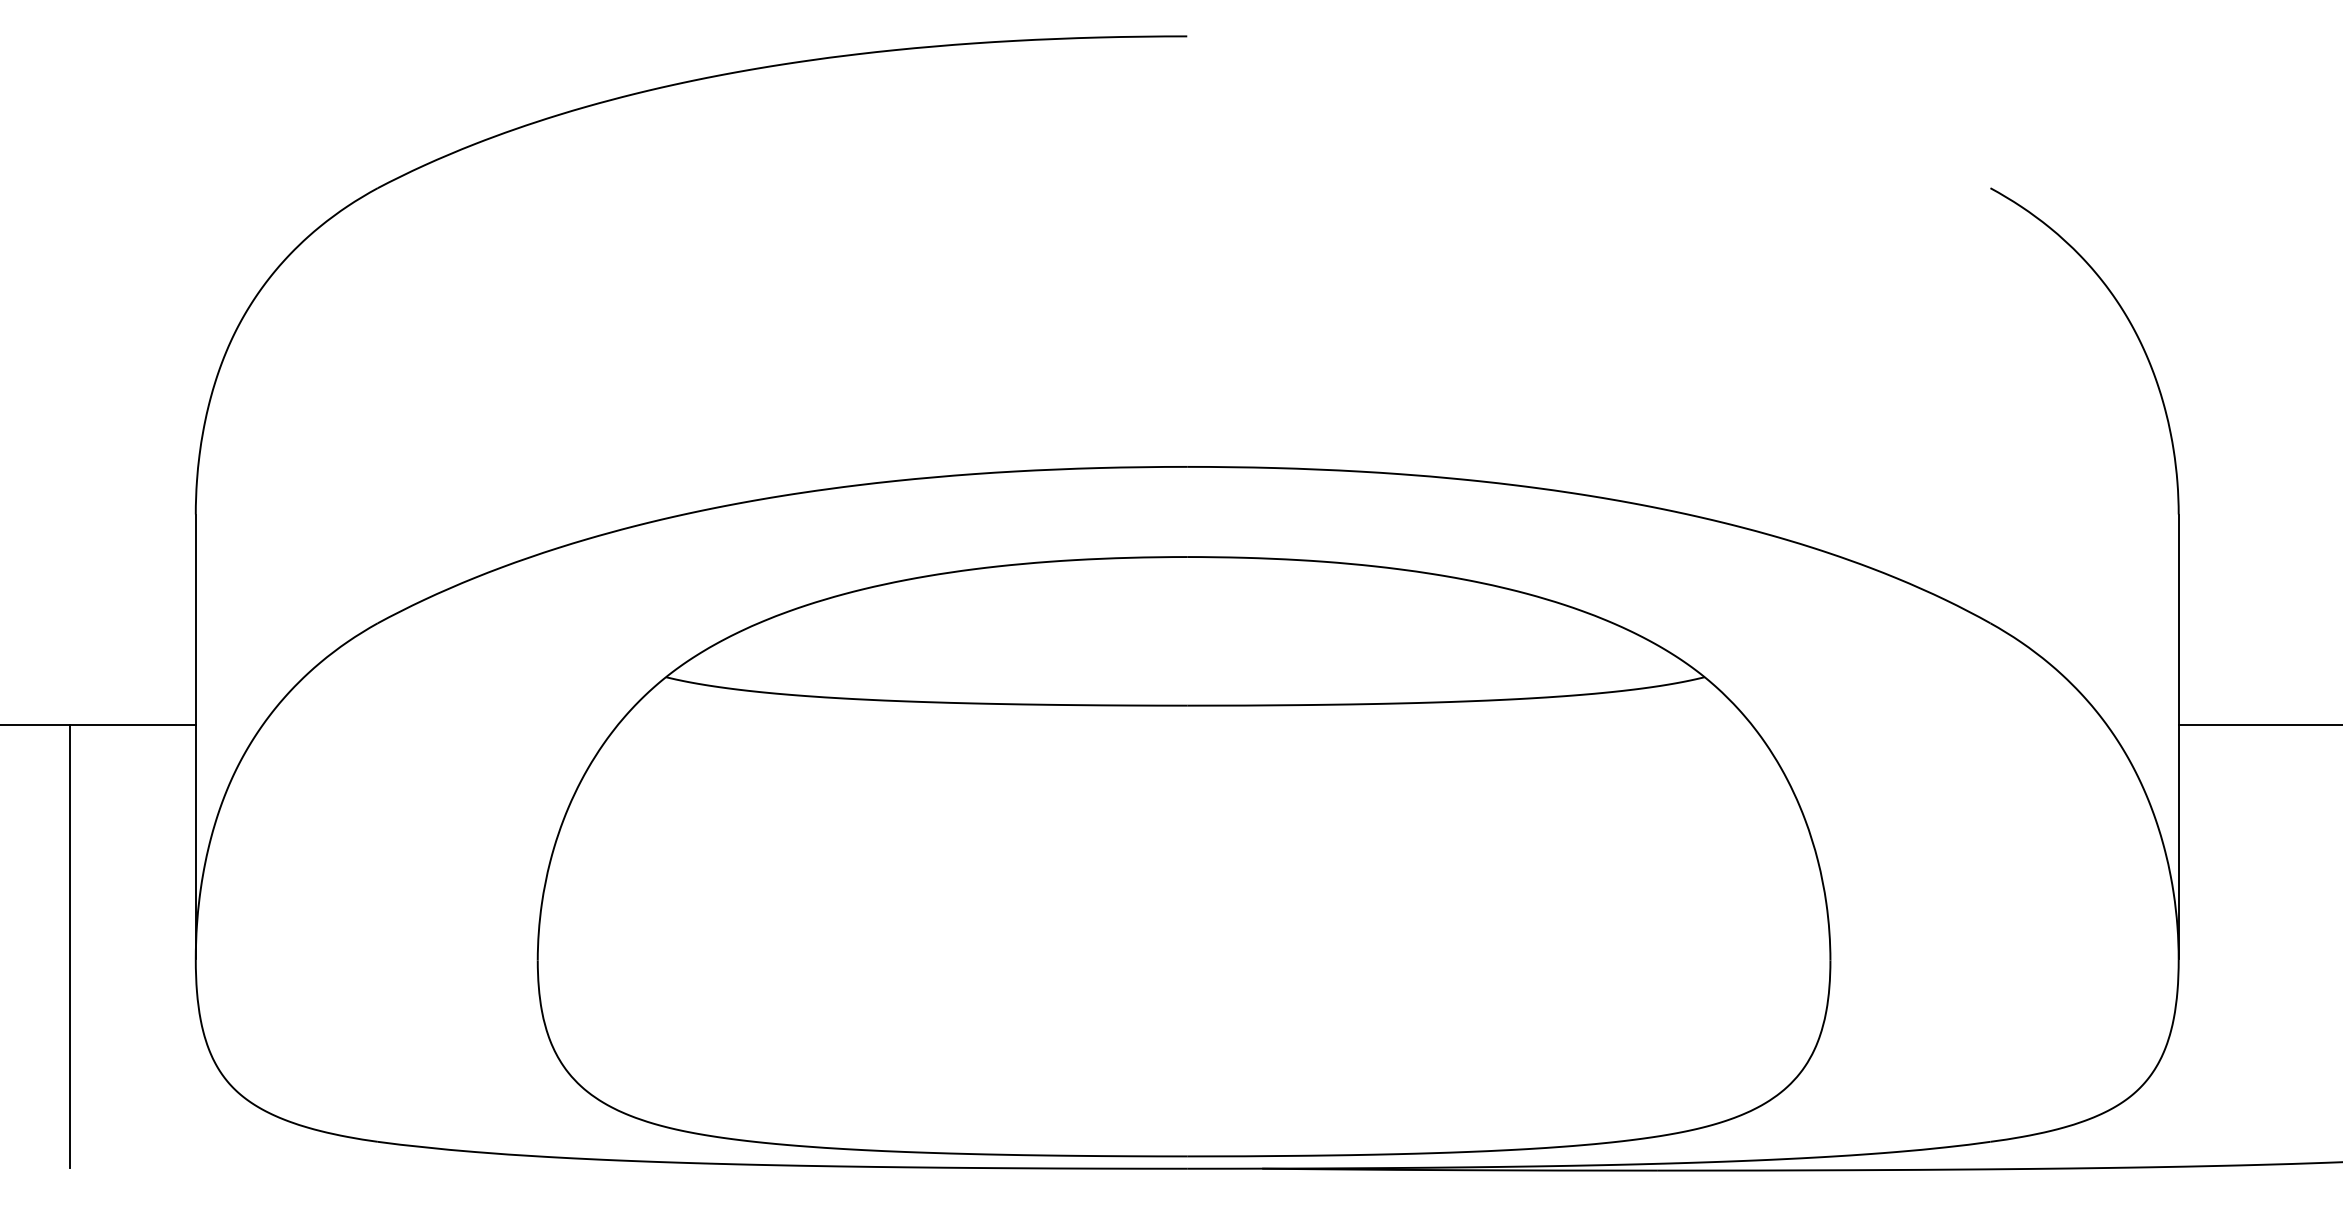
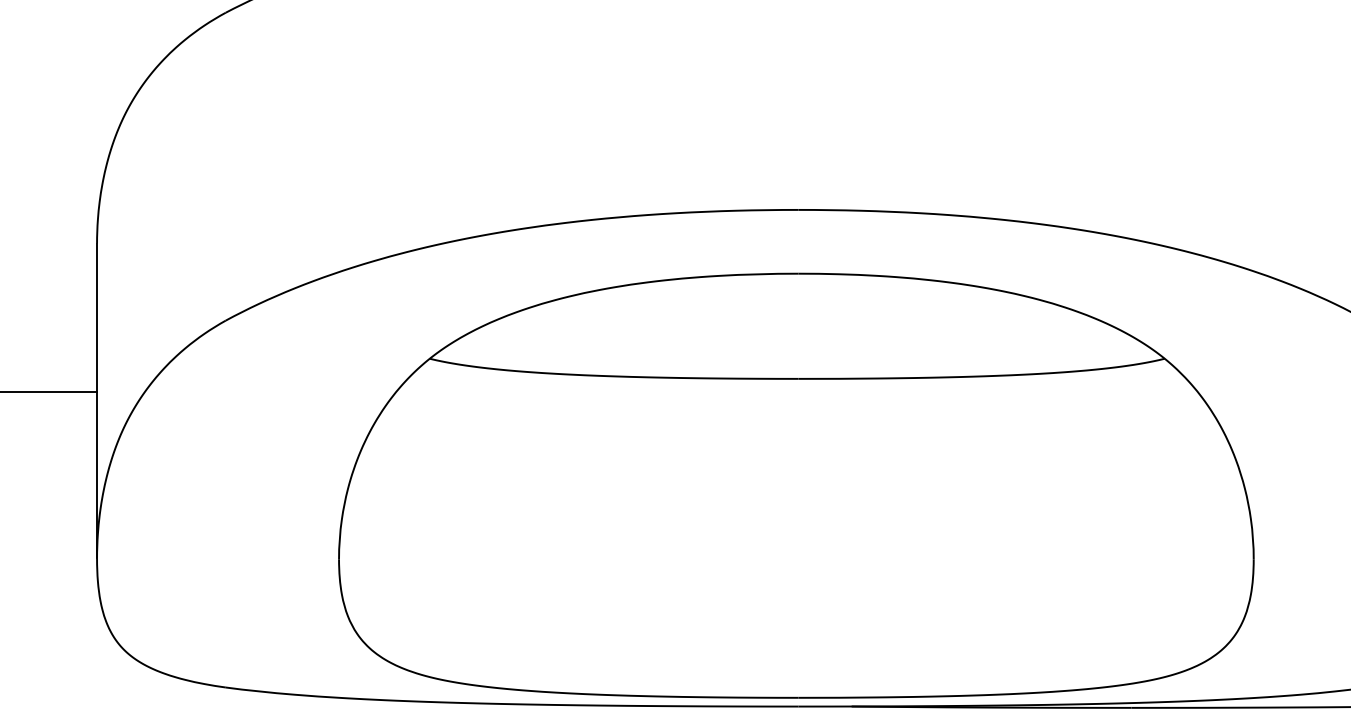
line: (70, 946) -> (8, 549), removed

